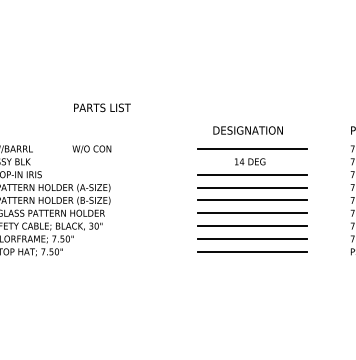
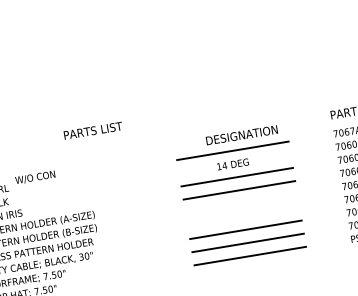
text: (102, 107) -> (93, 130), moved
text: (247, 130) -> (241, 135), moved
text: (91, 149) -> (34, 177), moved
line: (251, 200) -> (240, 203), removed
line: (251, 213) -> (243, 217), removed

